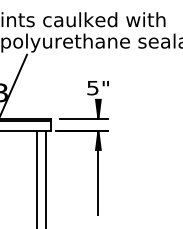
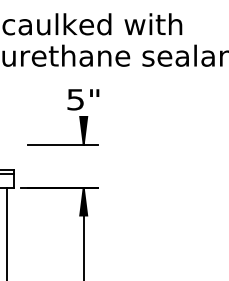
part: (88, 95) -> (69, 110), moved

